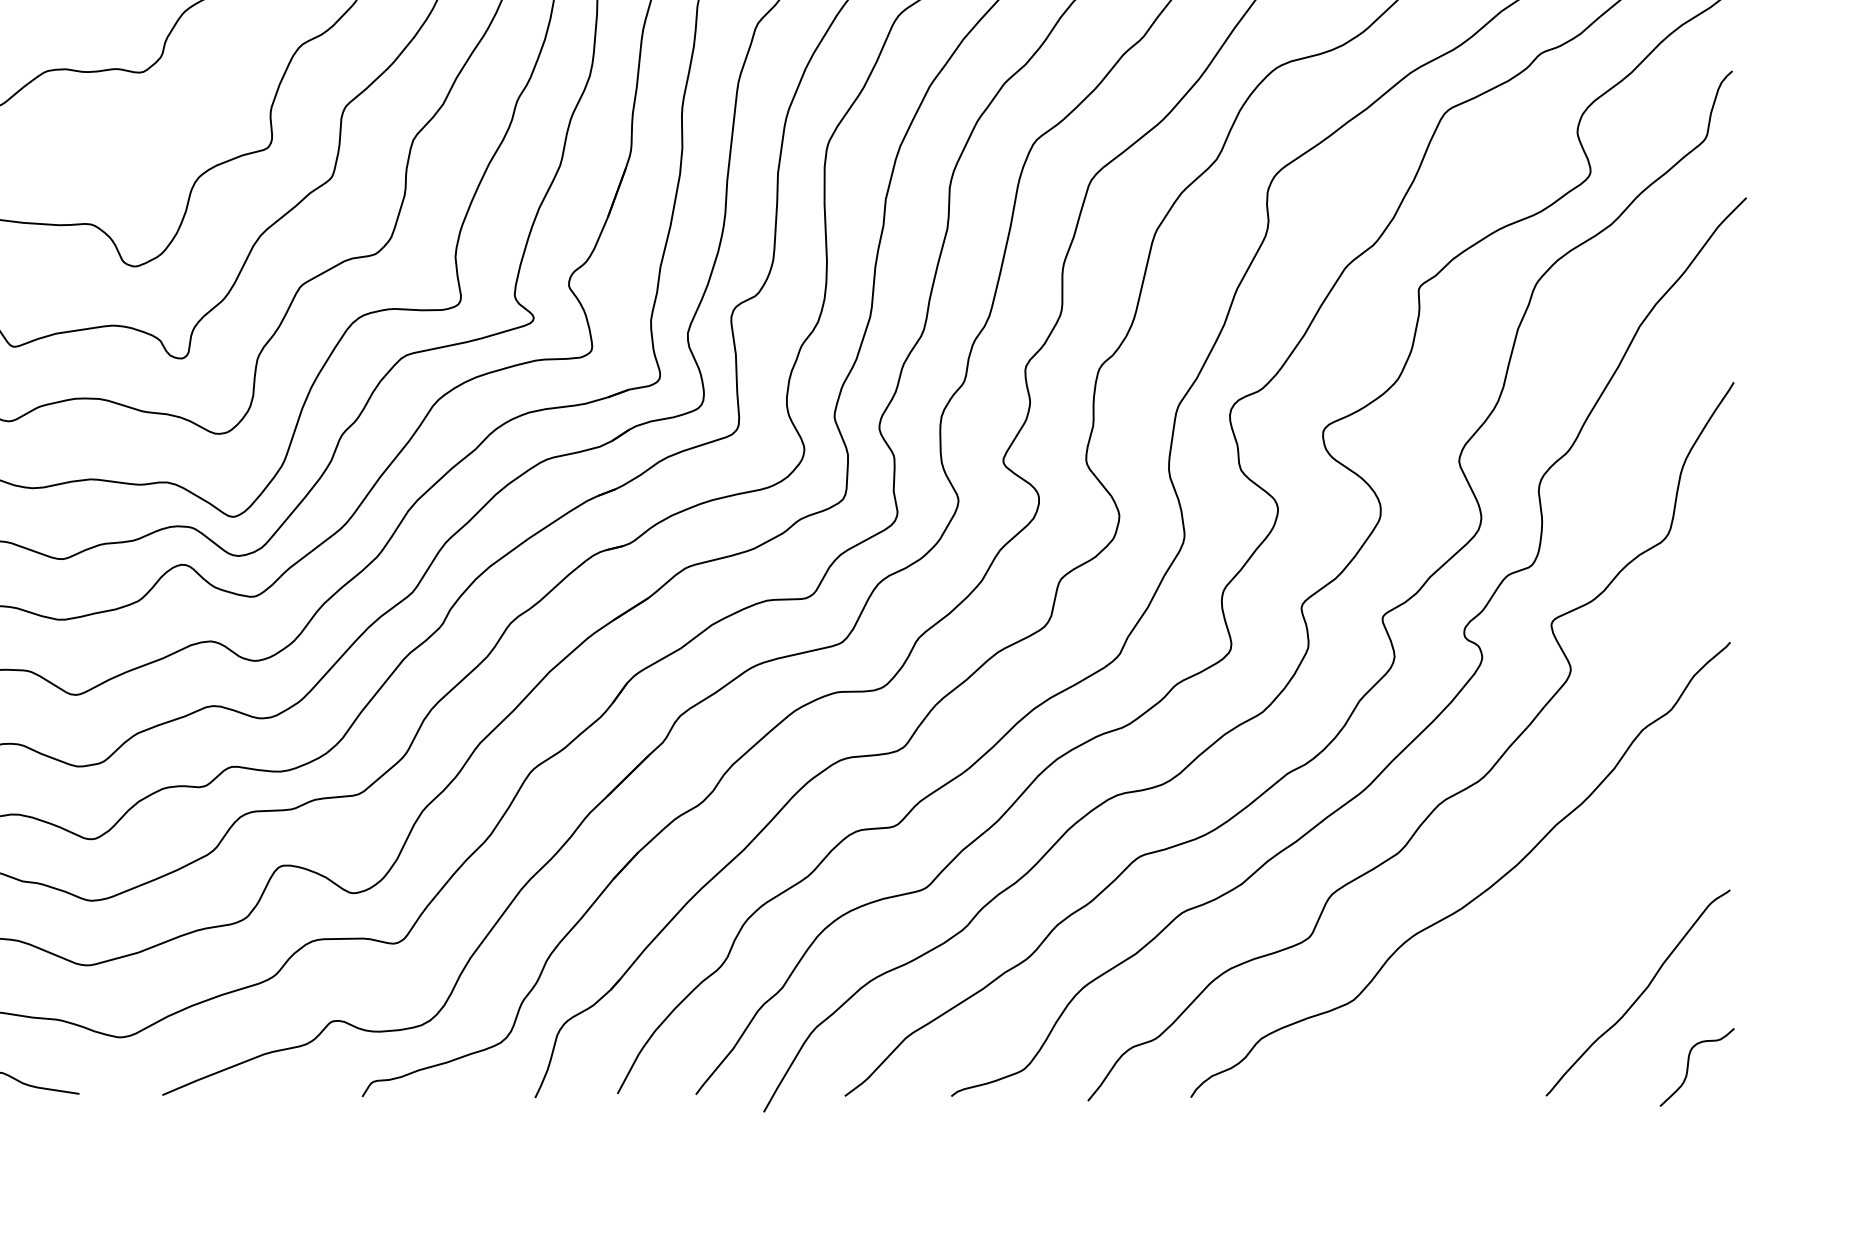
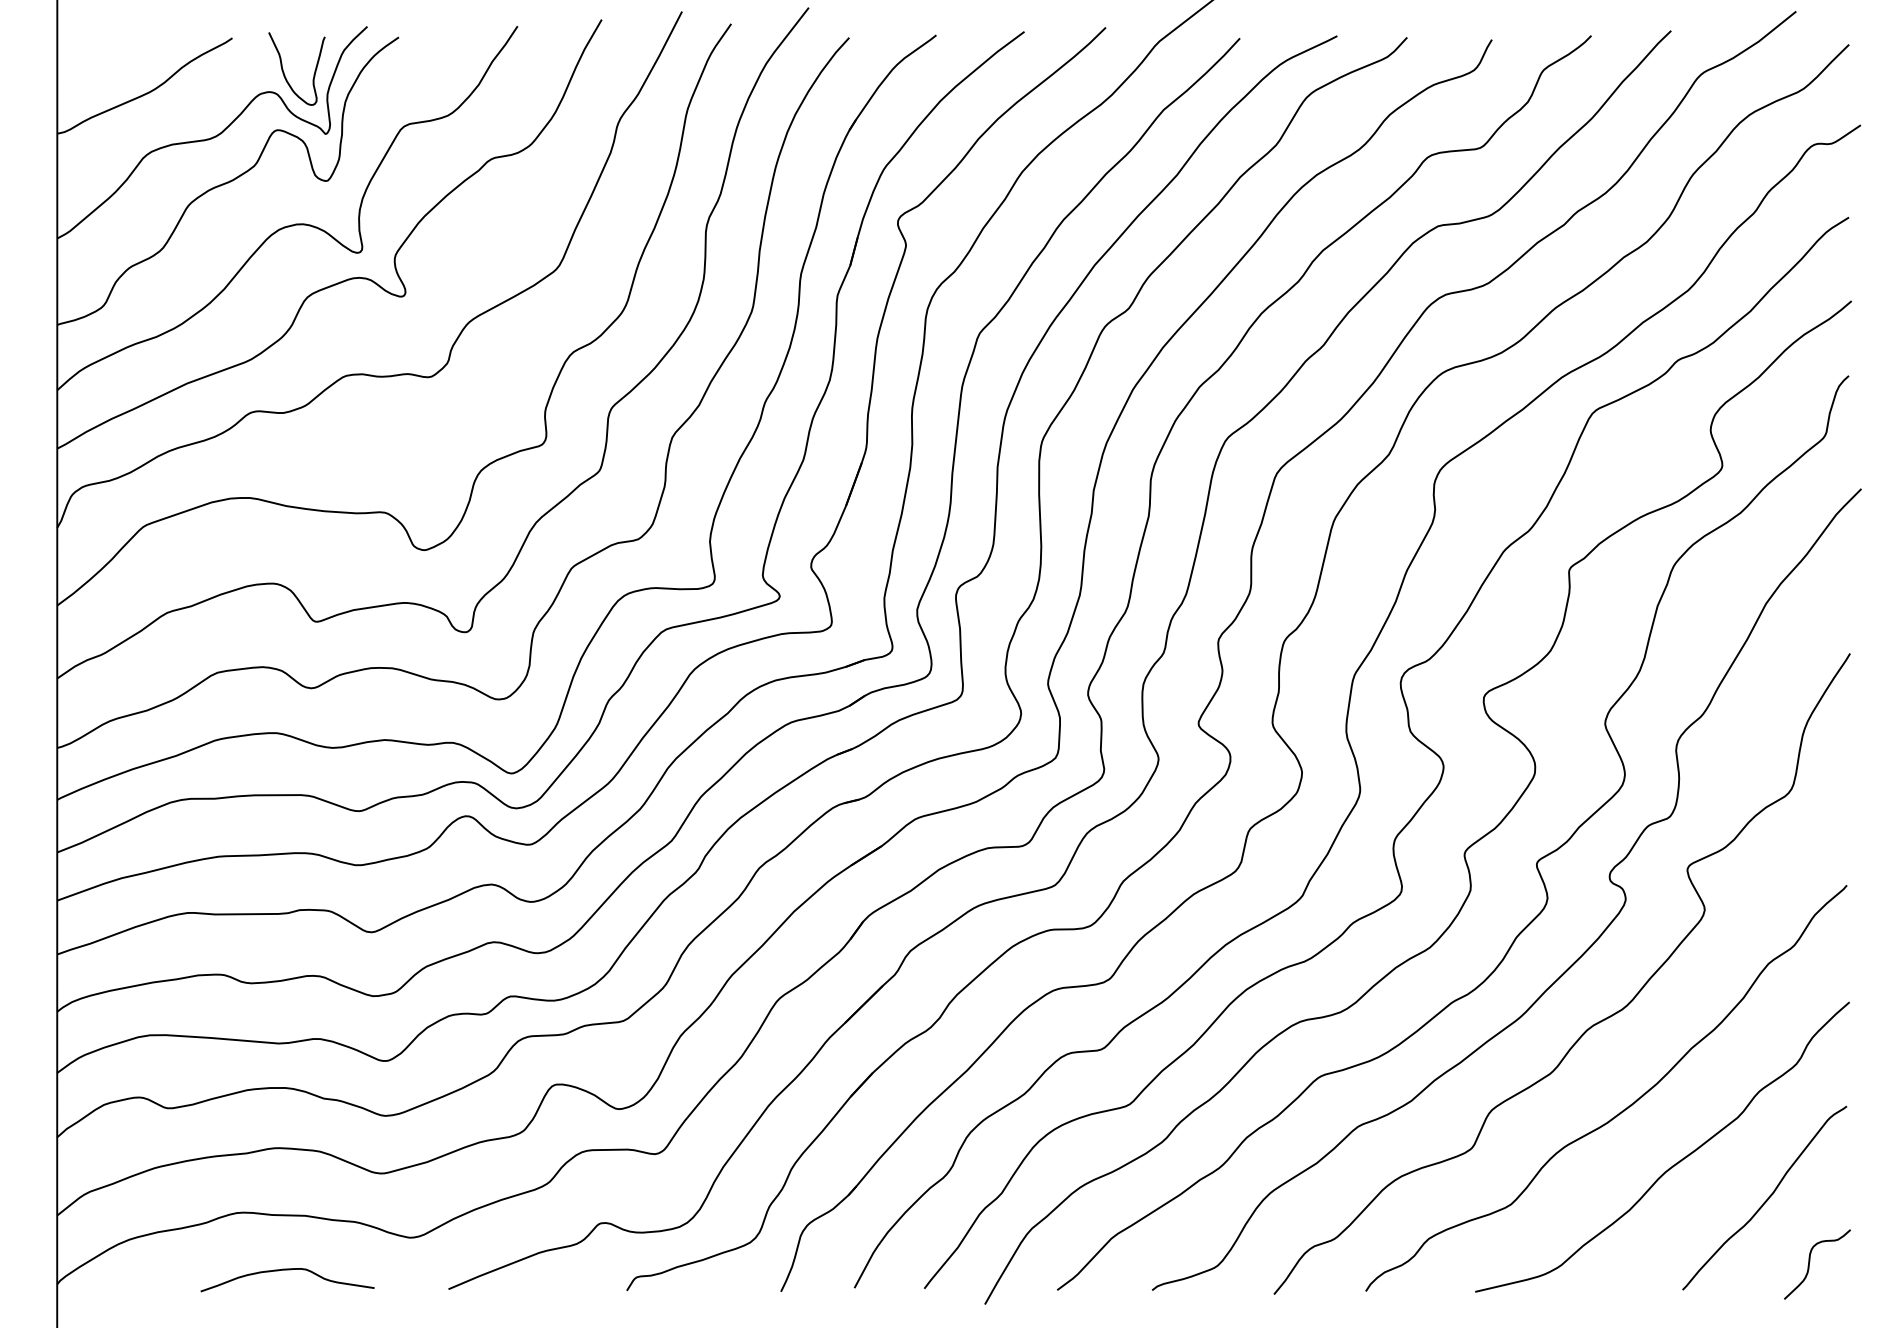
curve: (1535, 955) -> (1673, 1164), added

